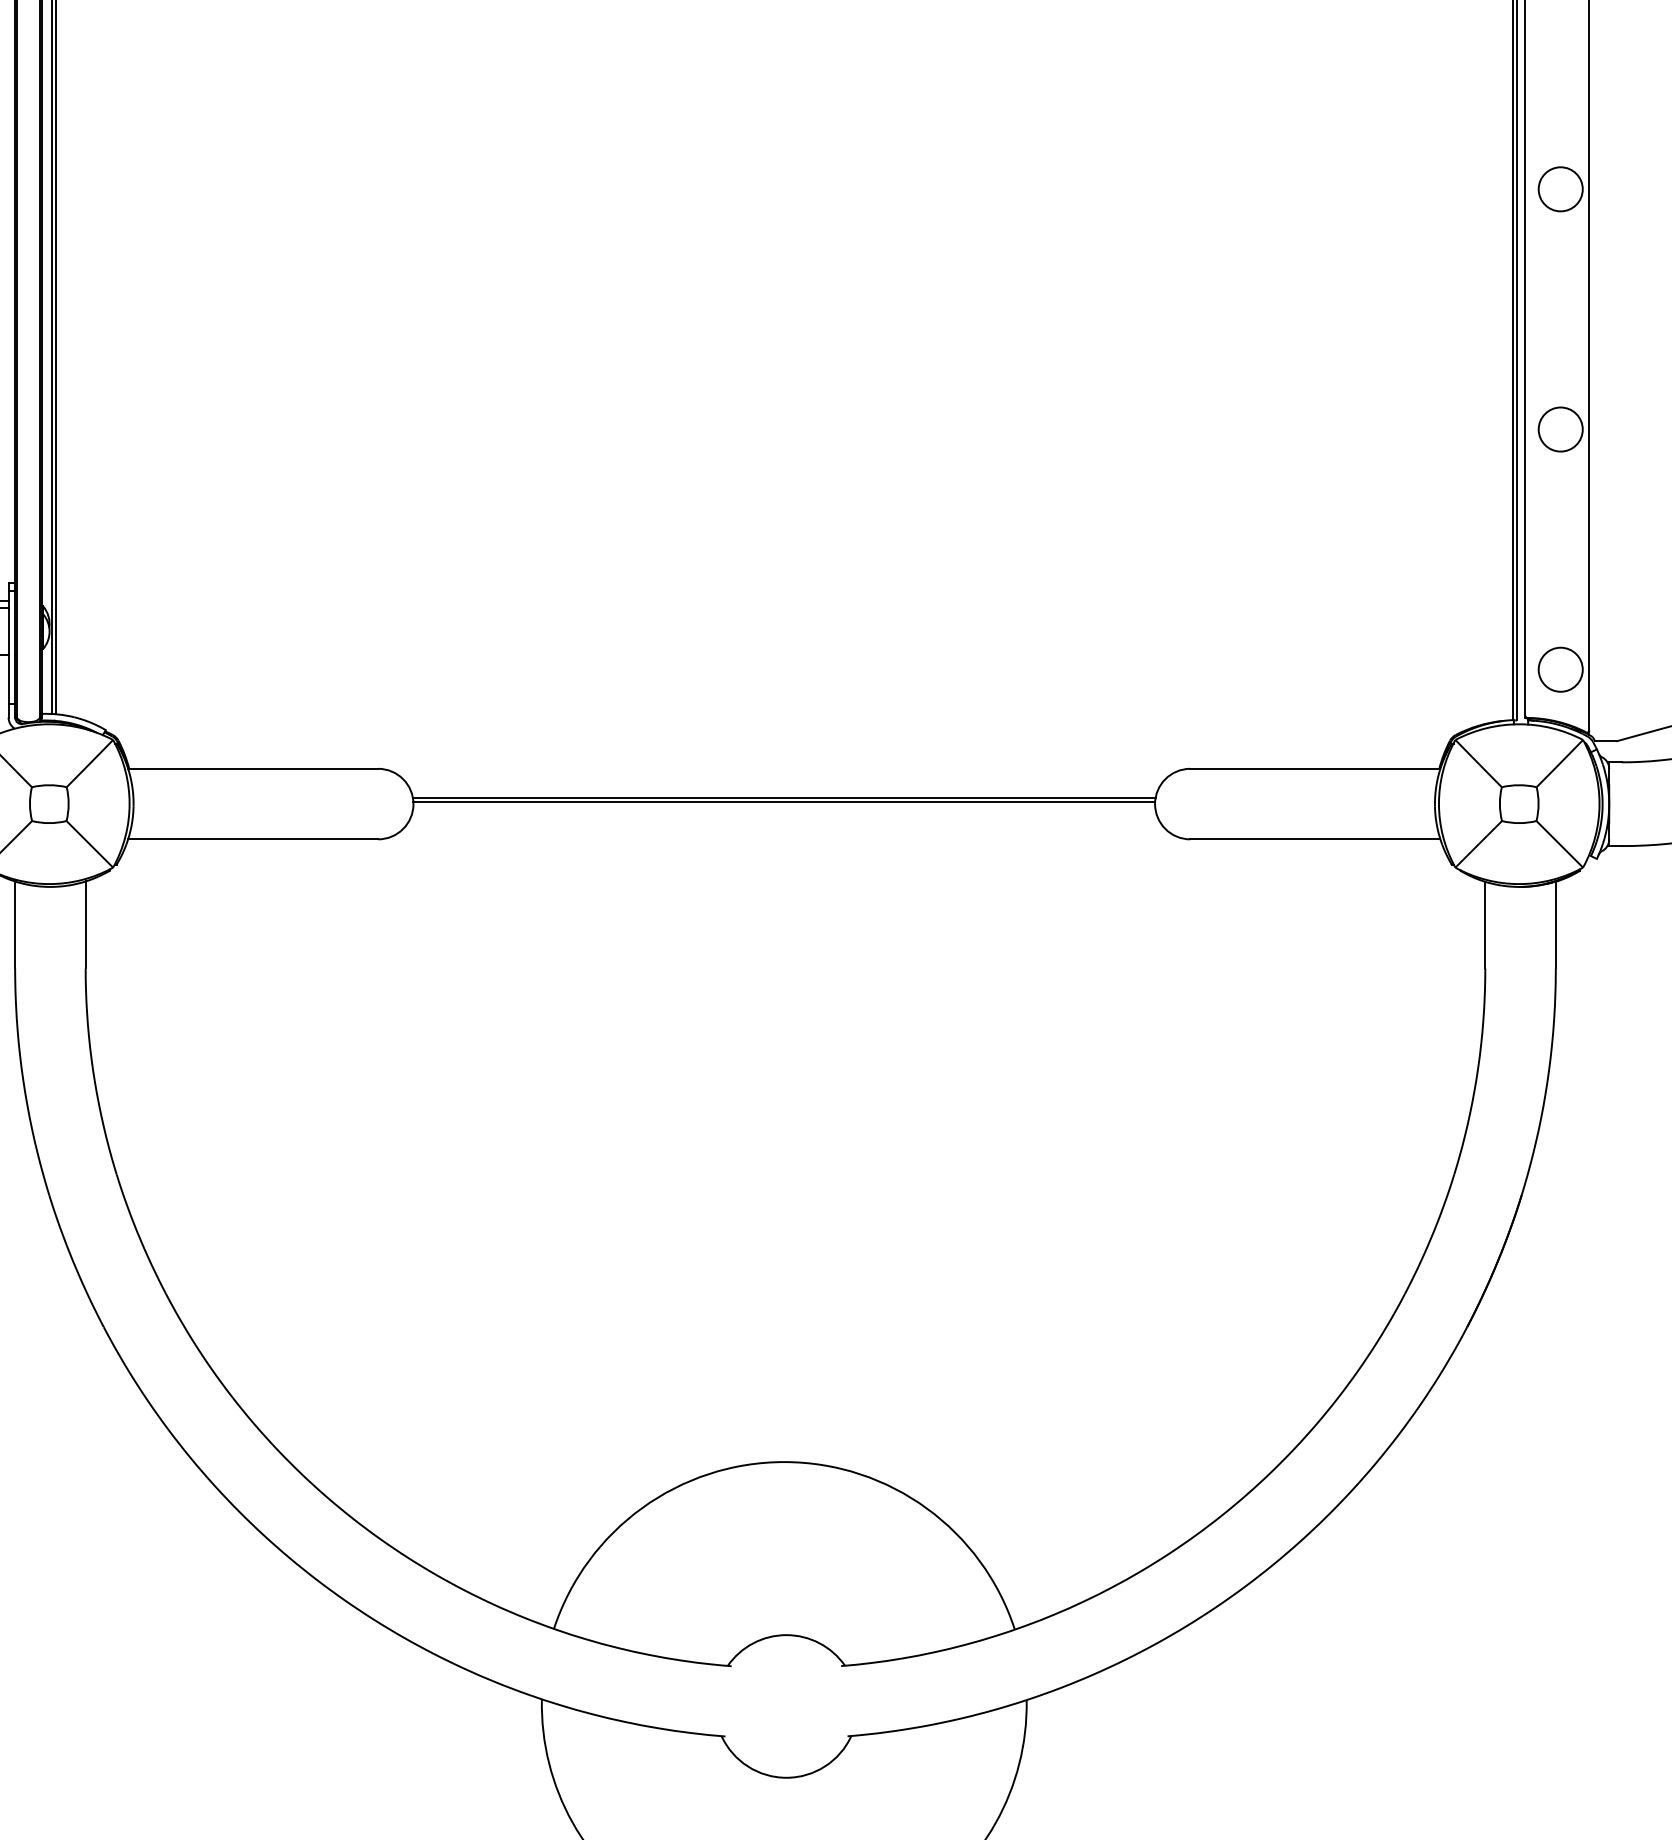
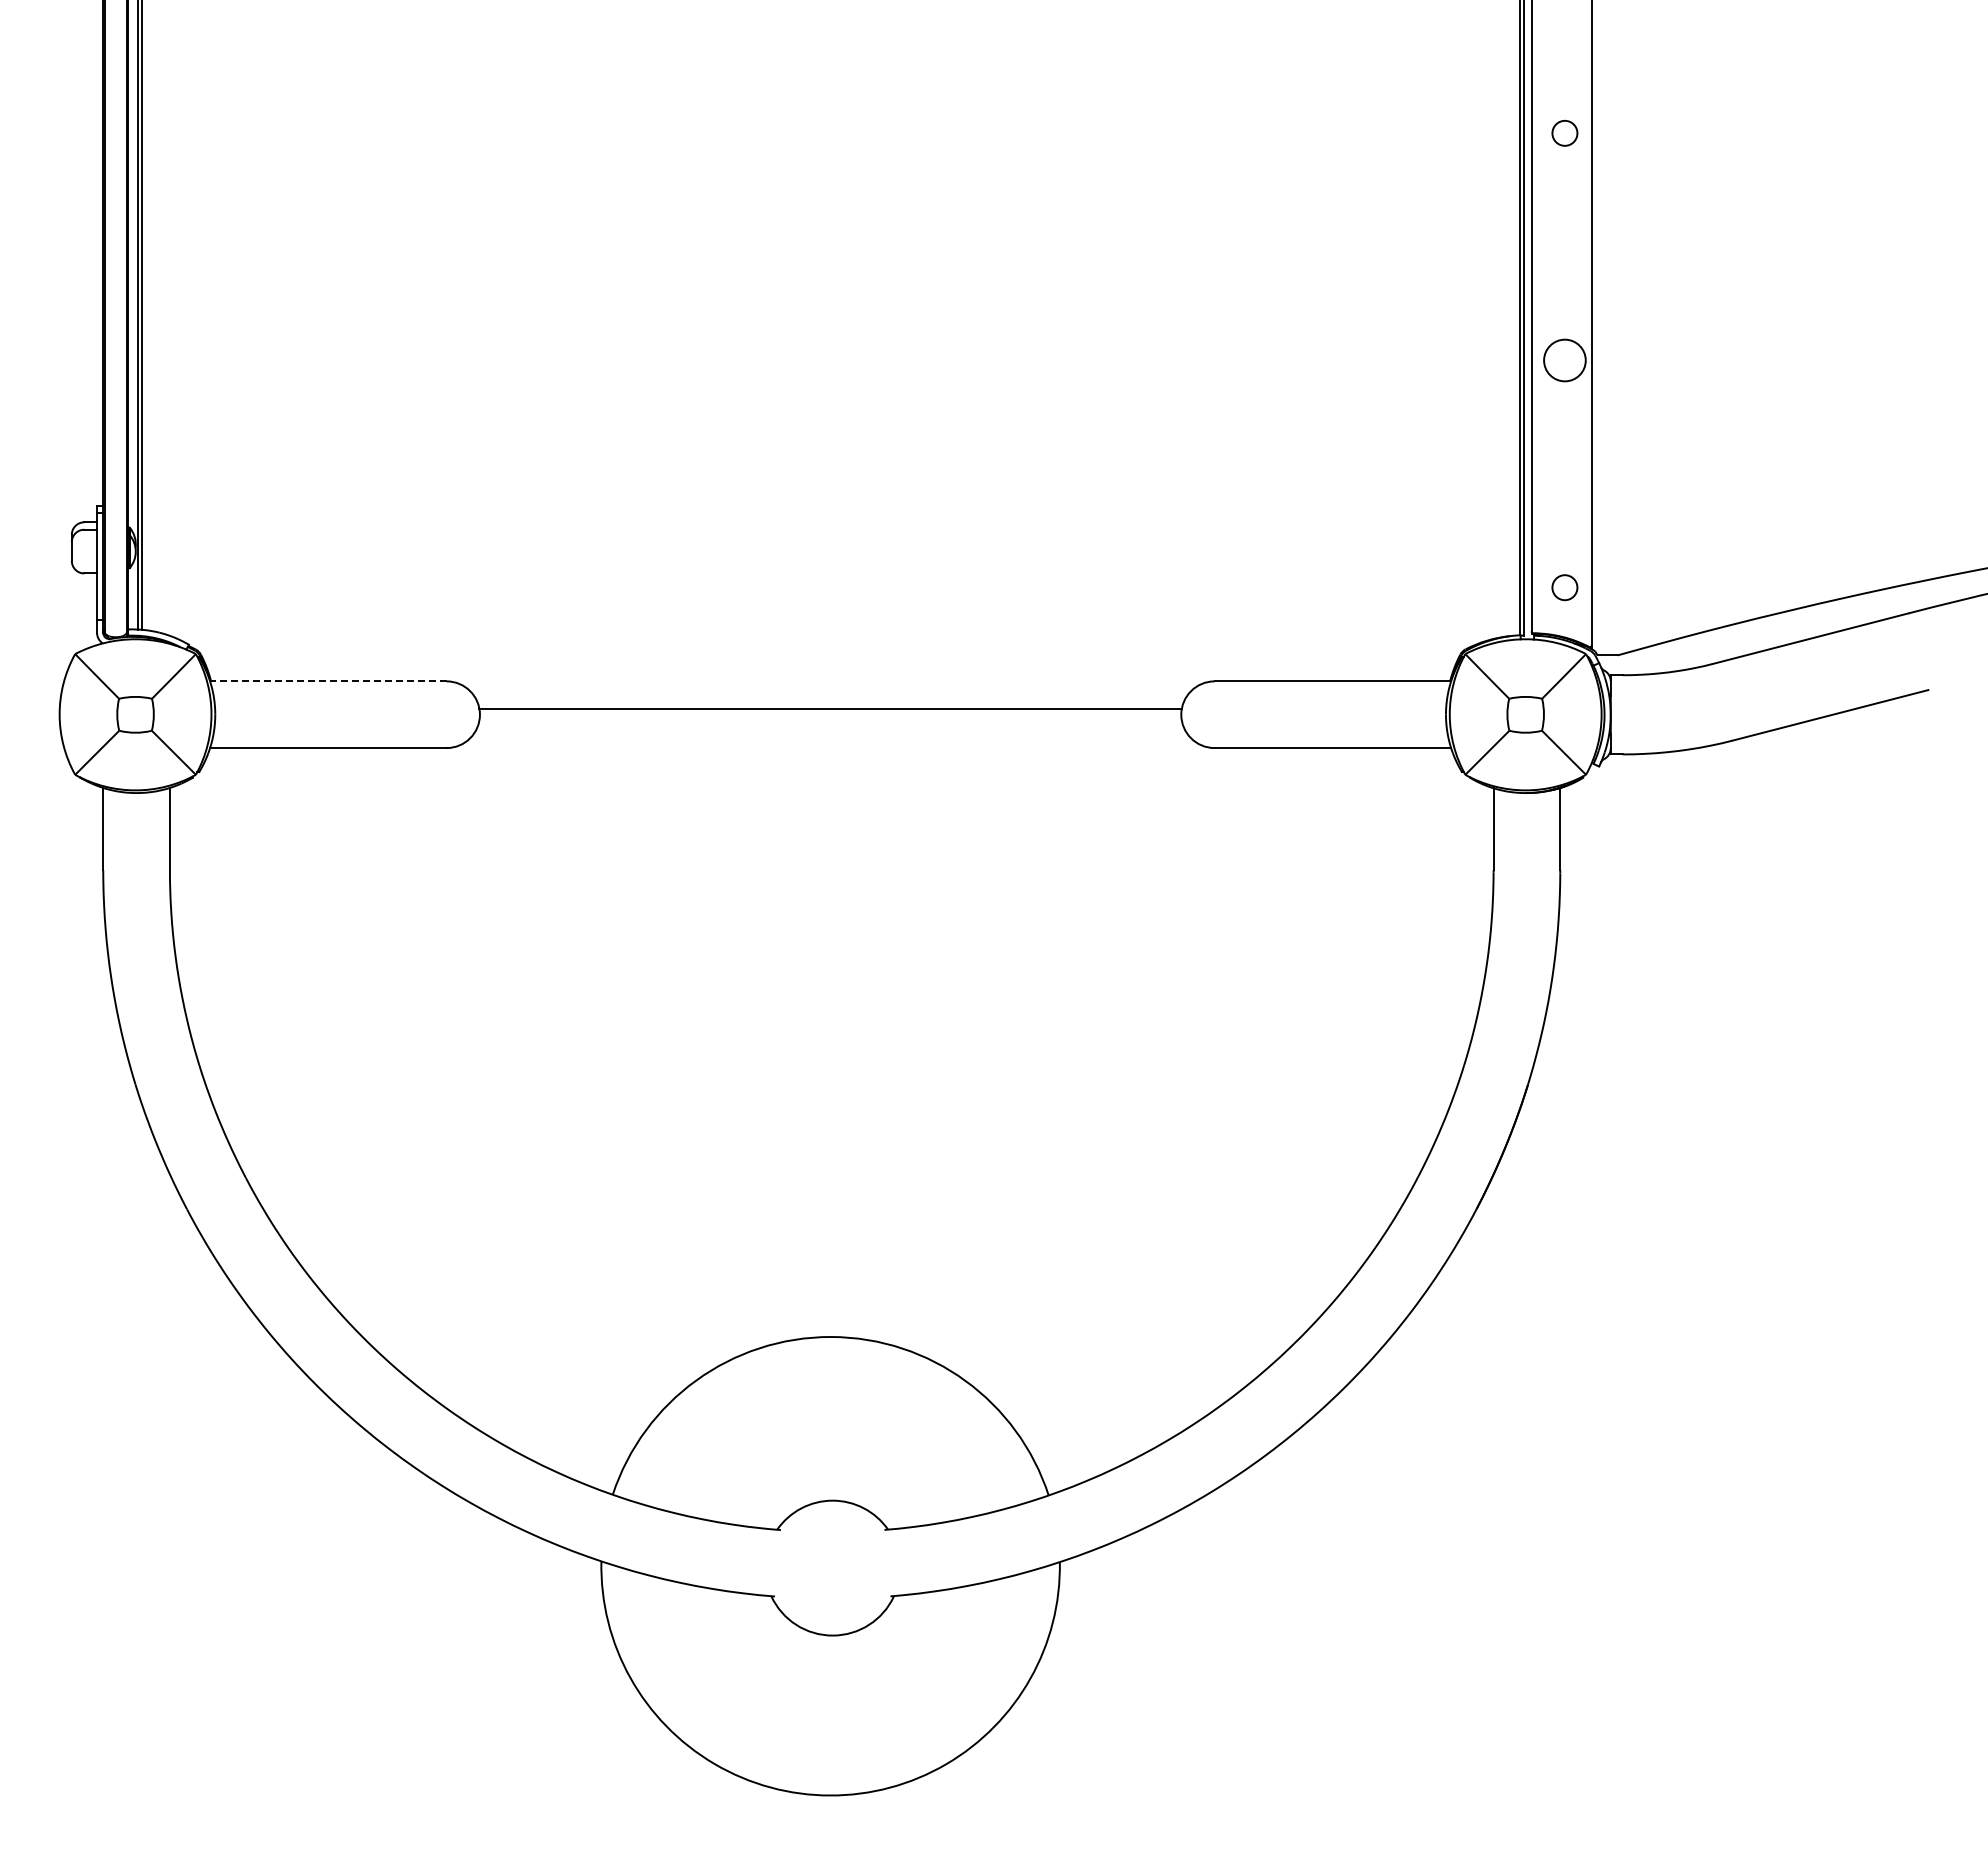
circle: (1560, 189) -> (1564, 133), size x0.6
circle: (1560, 669) -> (1564, 587), size x0.6
line: (252, 768) -> (327, 681), solid -> dashed
line: (784, 801) -> (830, 712), removed

